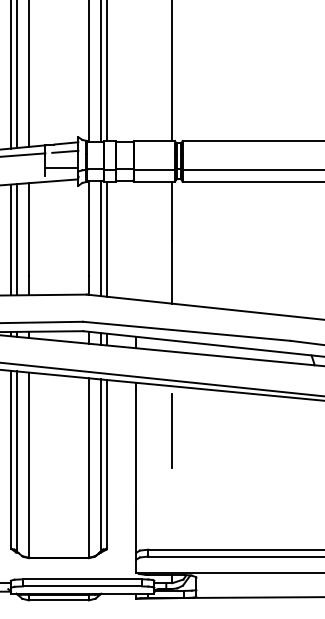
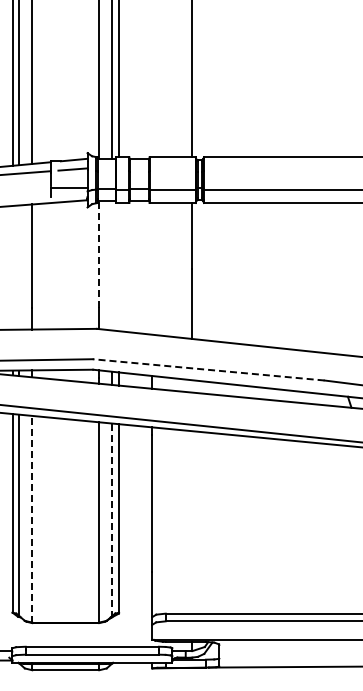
line: (89, 227) -> (99, 254), solid -> dashed
line: (100, 237) -> (112, 265), removed
line: (106, 238) -> (119, 266), removed
line: (11, 239) -> (12, 267), removed
line: (17, 239) -> (19, 267), removed
line: (186, 330) -> (208, 369), solid -> dashed
line: (172, 430) -> (192, 480), removed
line: (29, 464) -> (32, 518), solid -> dashed
line: (100, 466) -> (112, 520), solid -> dashed

